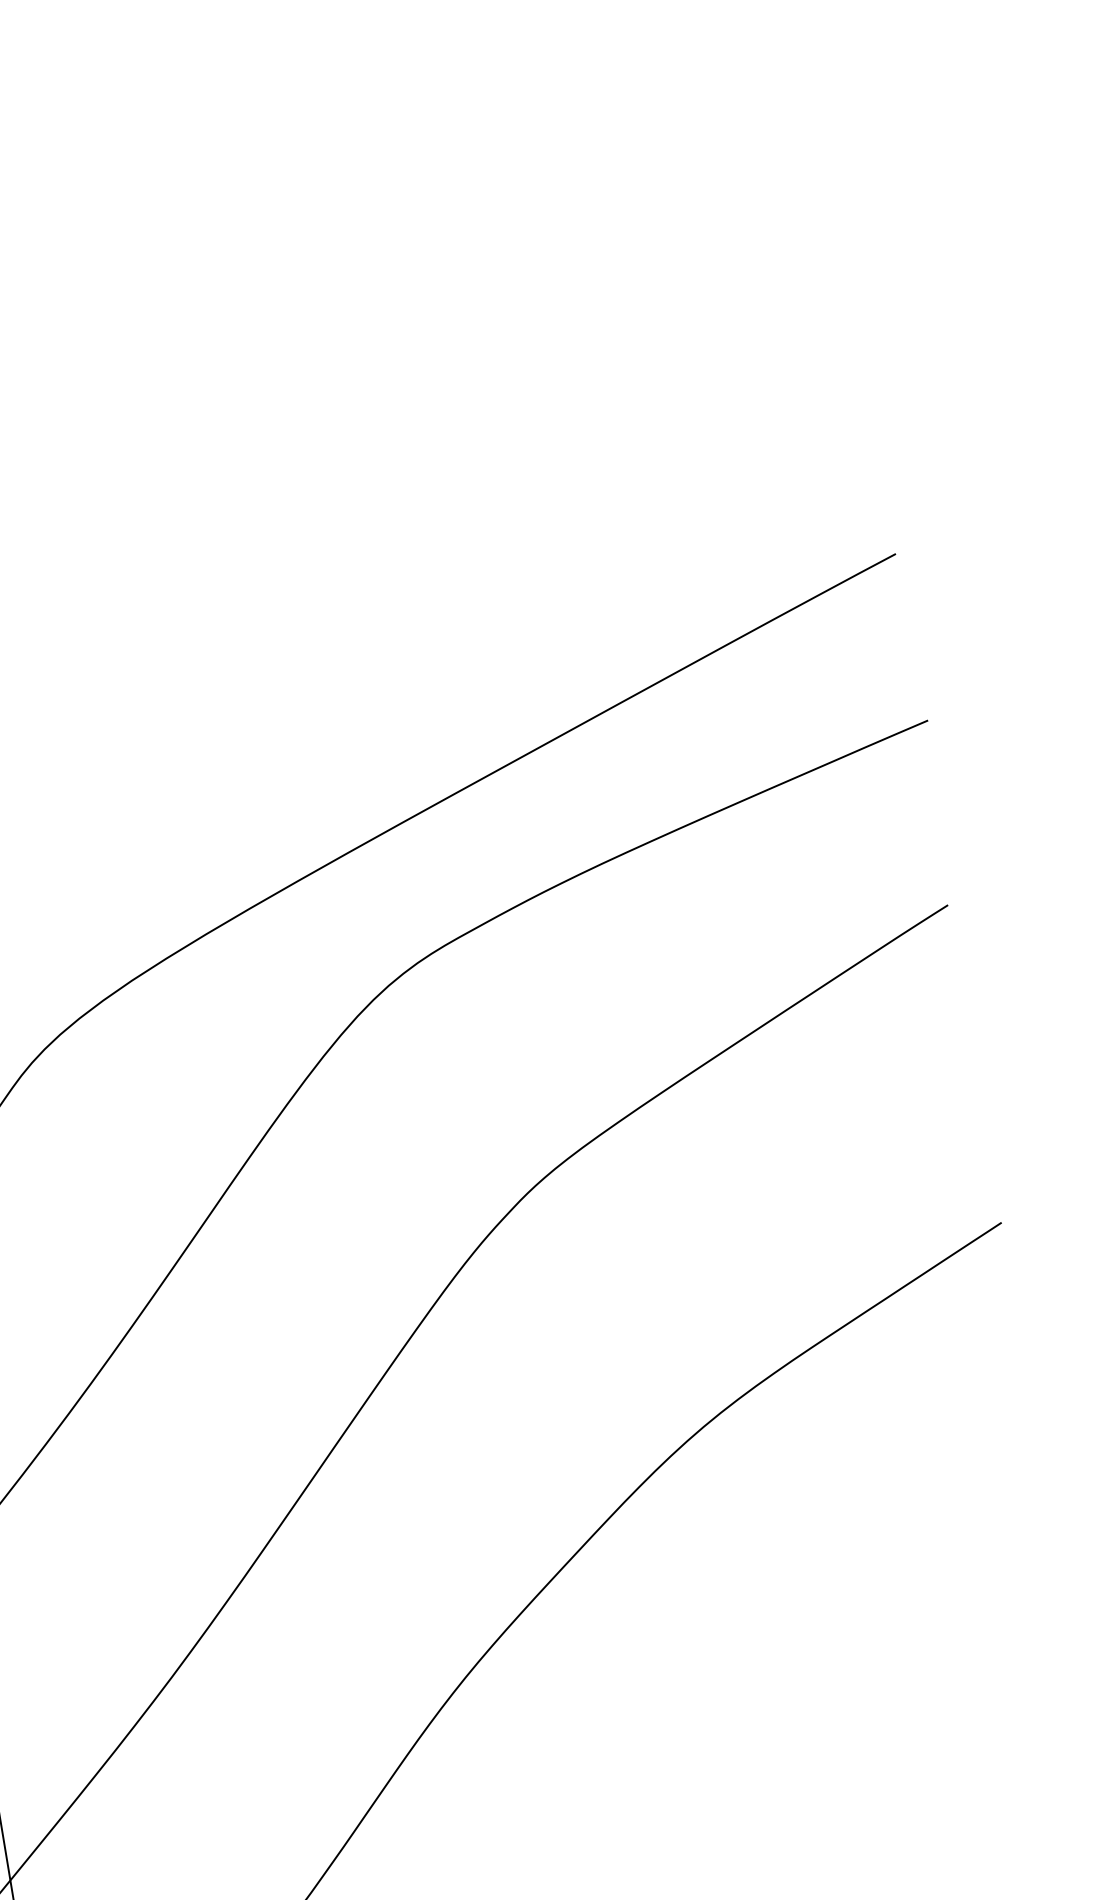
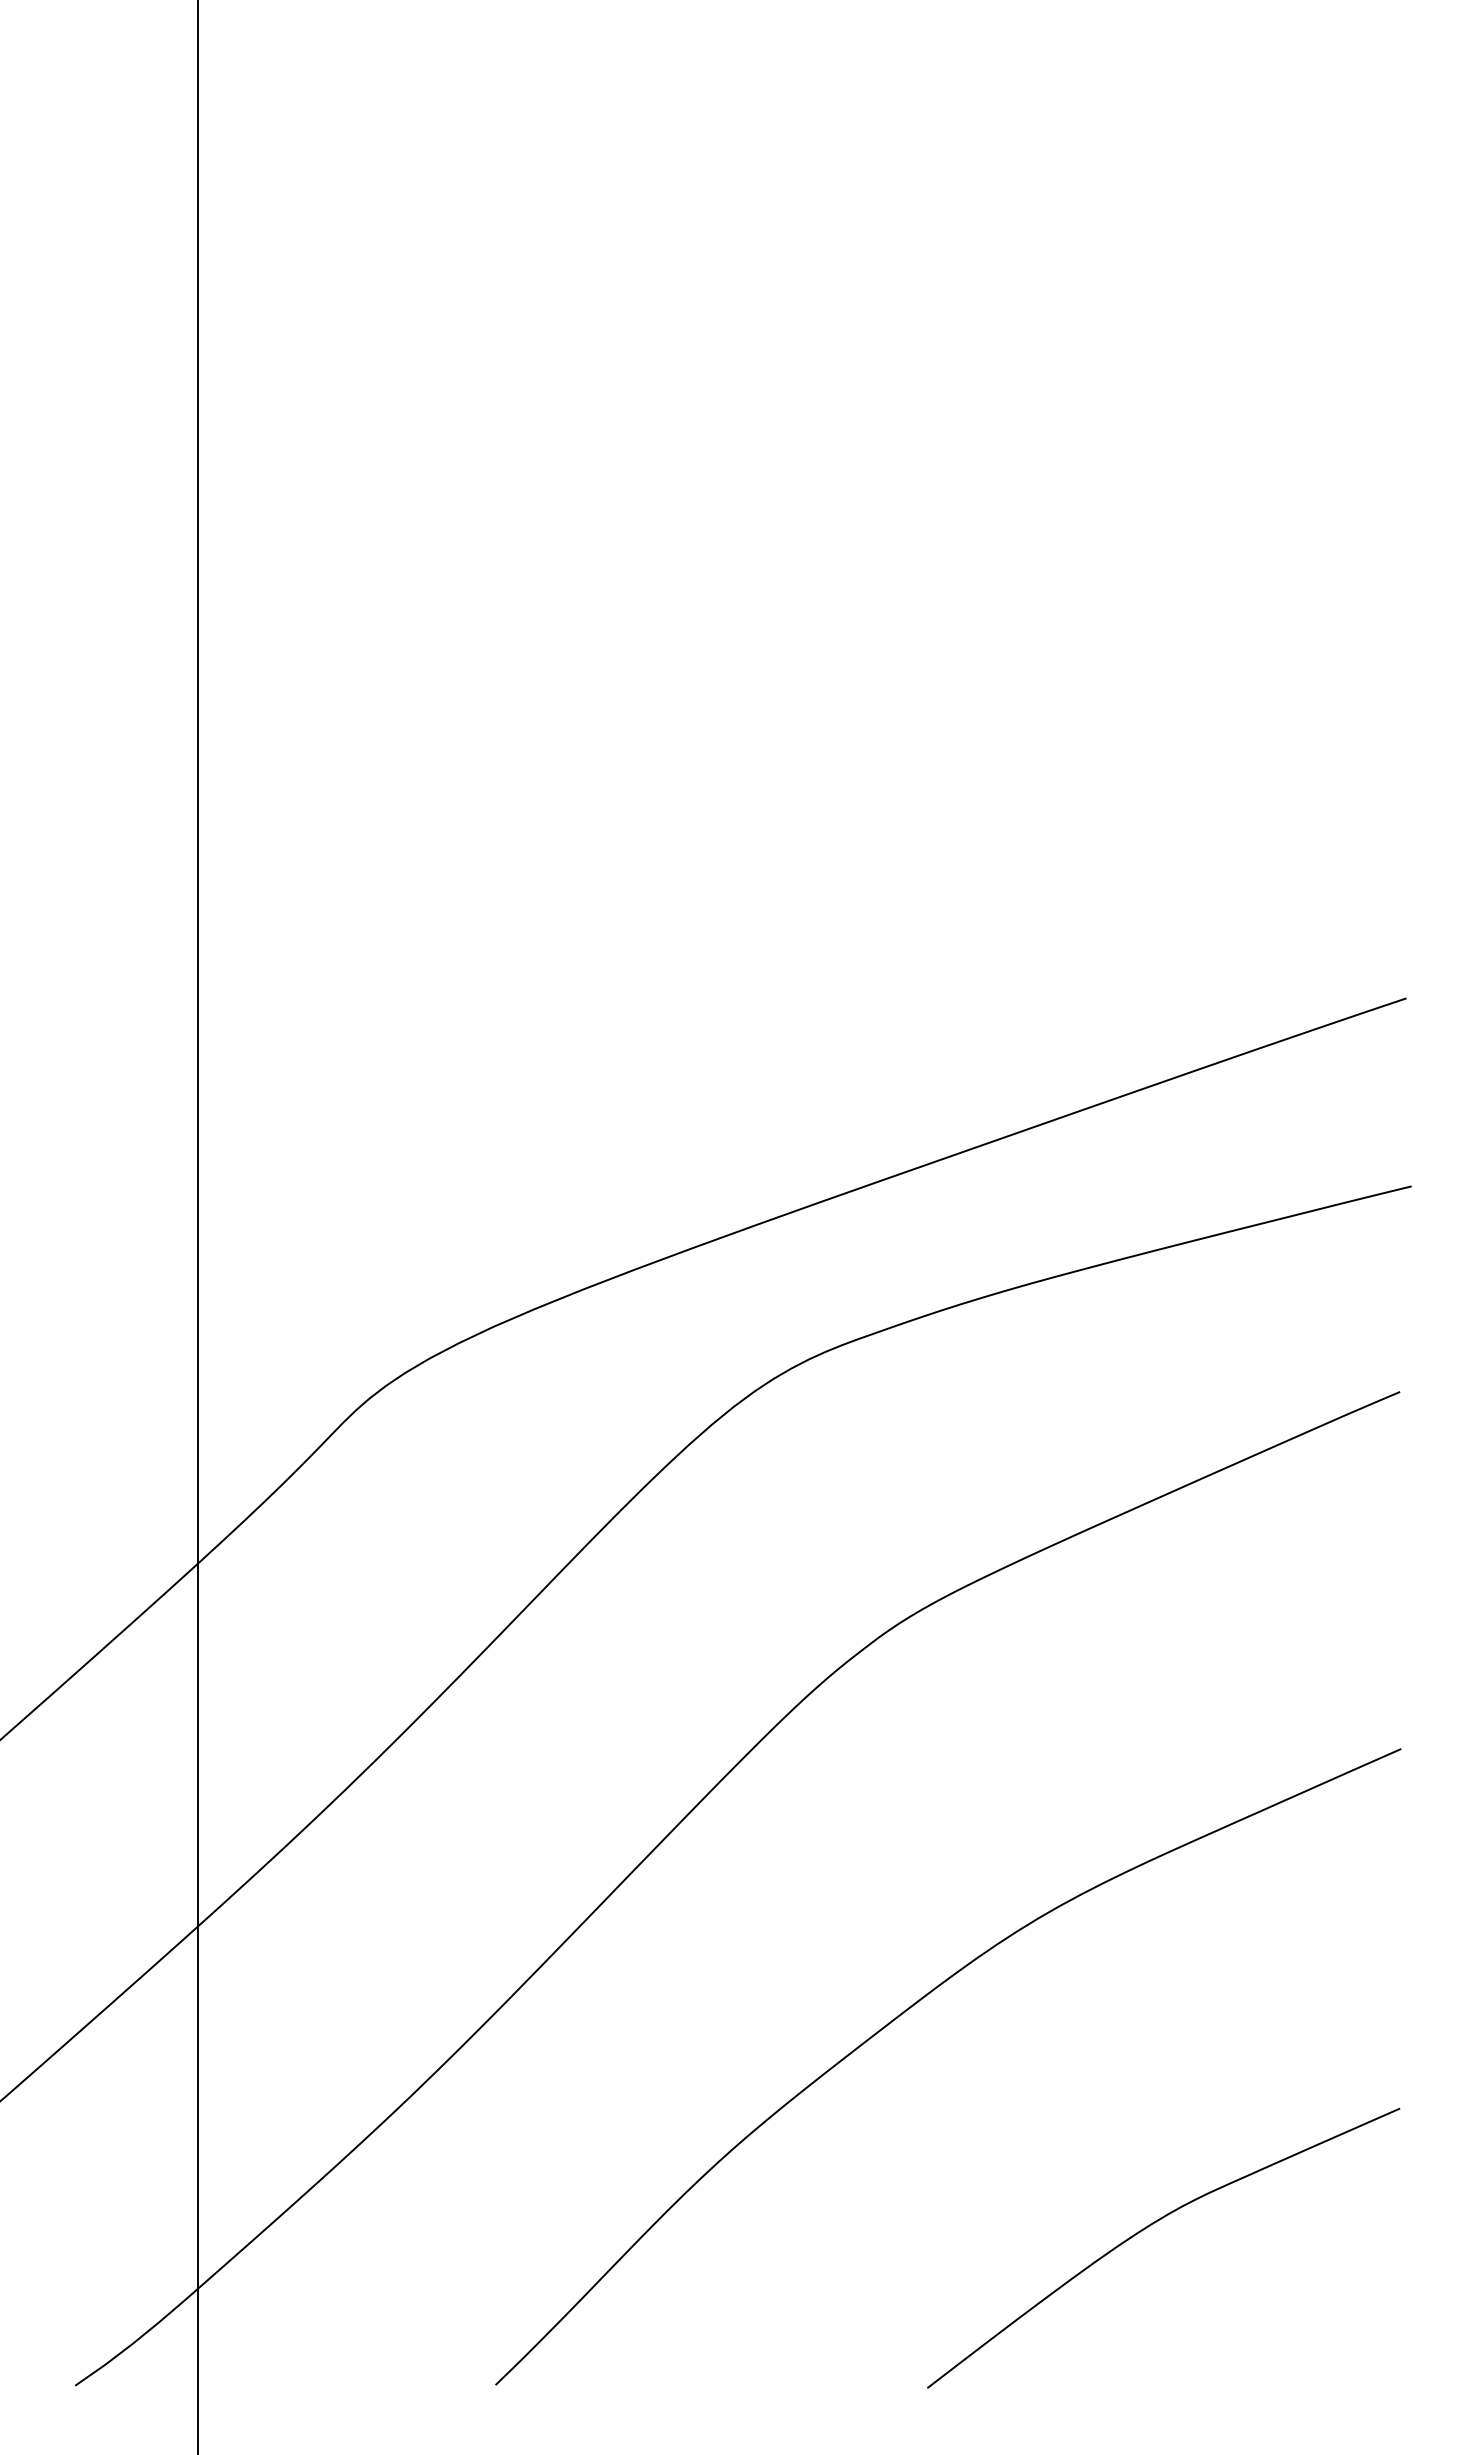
curve: (848, 1684) -> (1150, 2226), added

